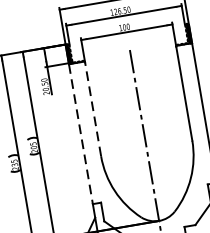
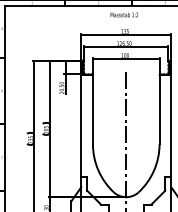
line: (92, 108) -> (92, 109), dashed -> solid
line: (81, 134) -> (81, 126), dashed -> solid

